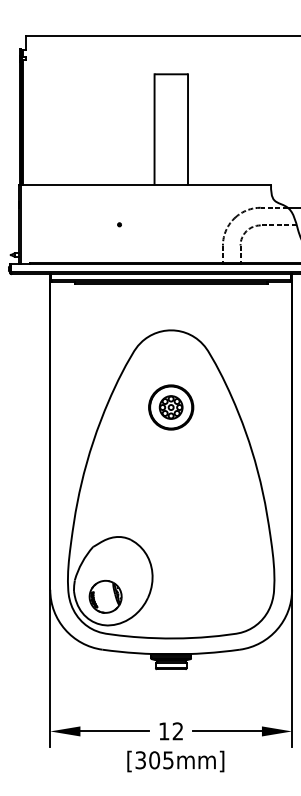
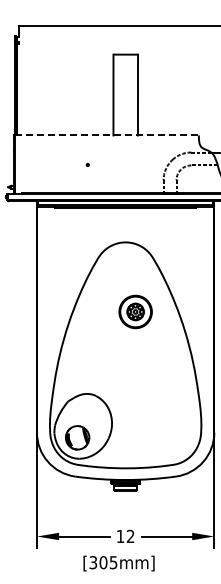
line: (146, 184) -> (107, 135), solid -> dashed
part: (170, 406) -> (135, 311), moved
text: (175, 761) -> (118, 563), moved

